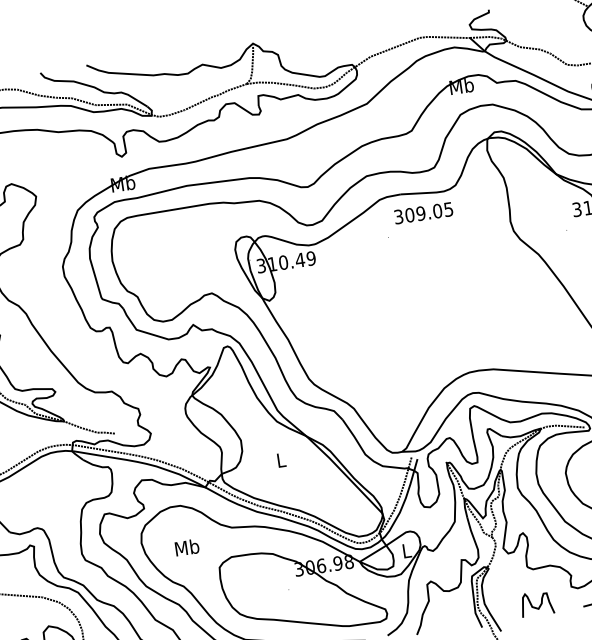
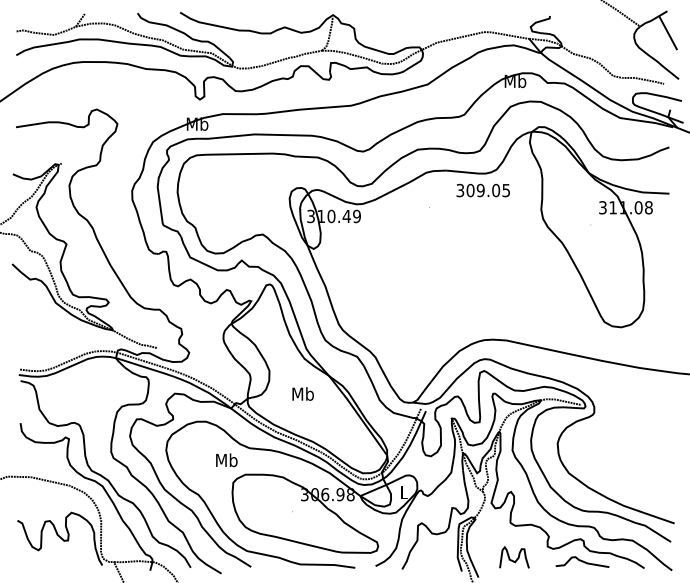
text: (422, 213) -> (482, 190), moved
text: (280, 459) -> (302, 393), L -> Mb
text: (186, 547) -> (226, 460), moved

